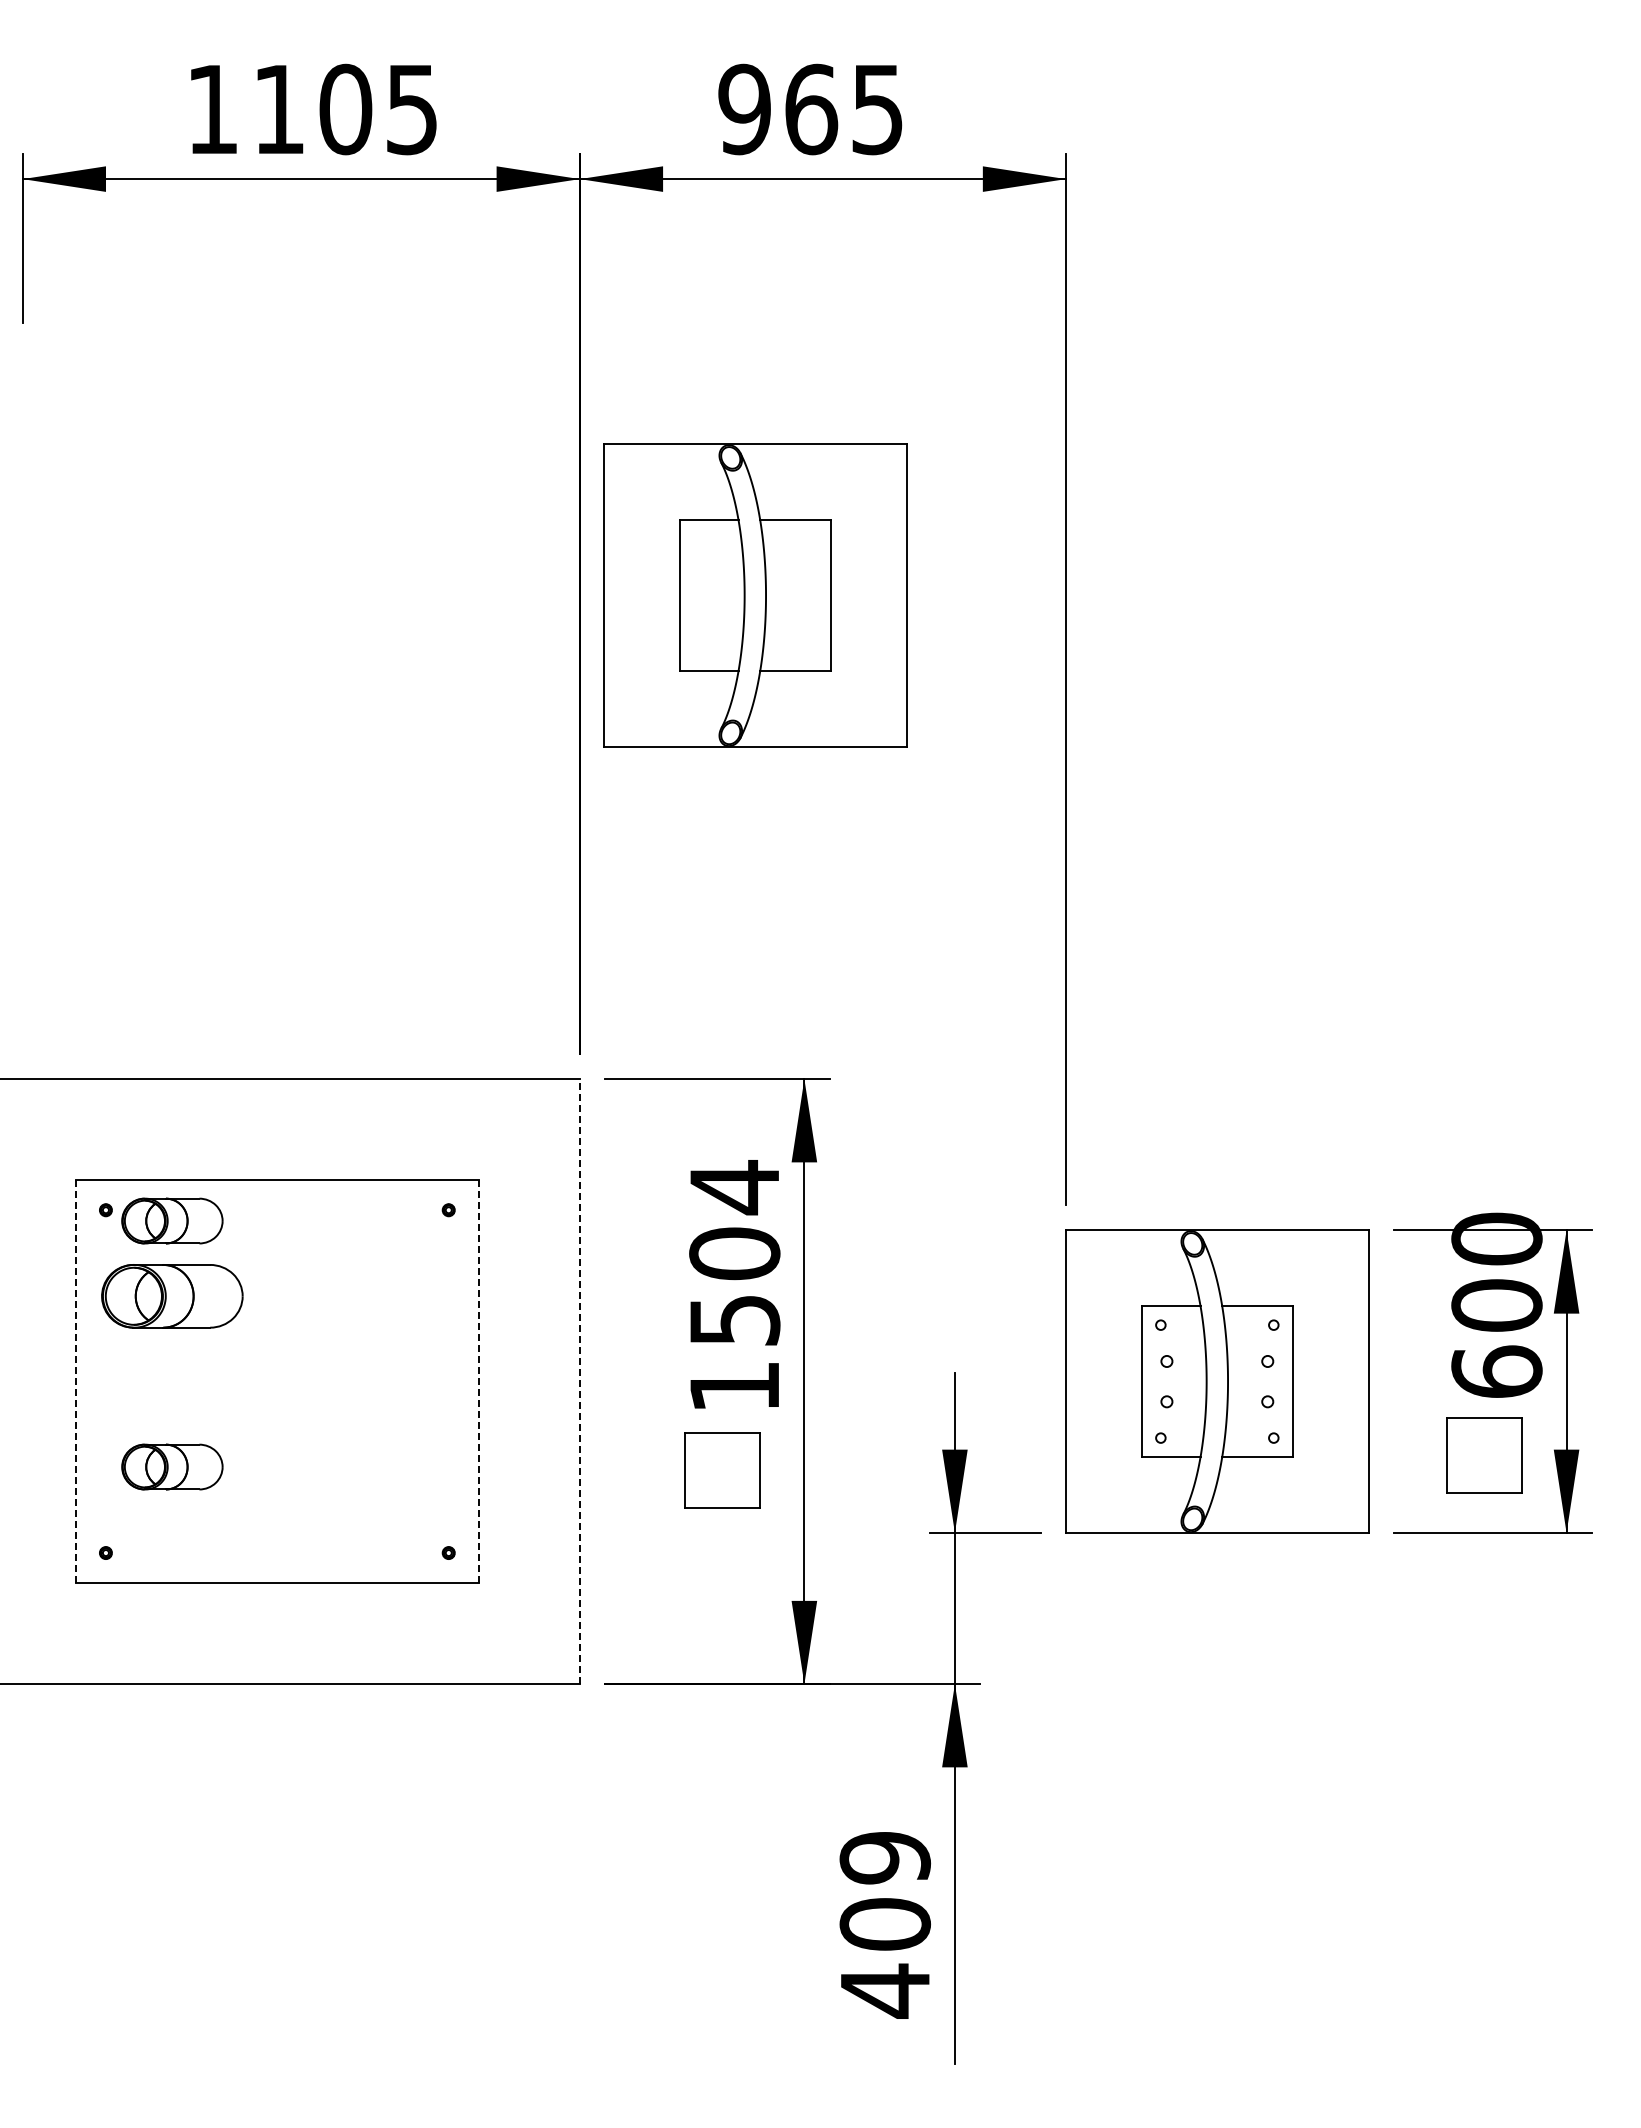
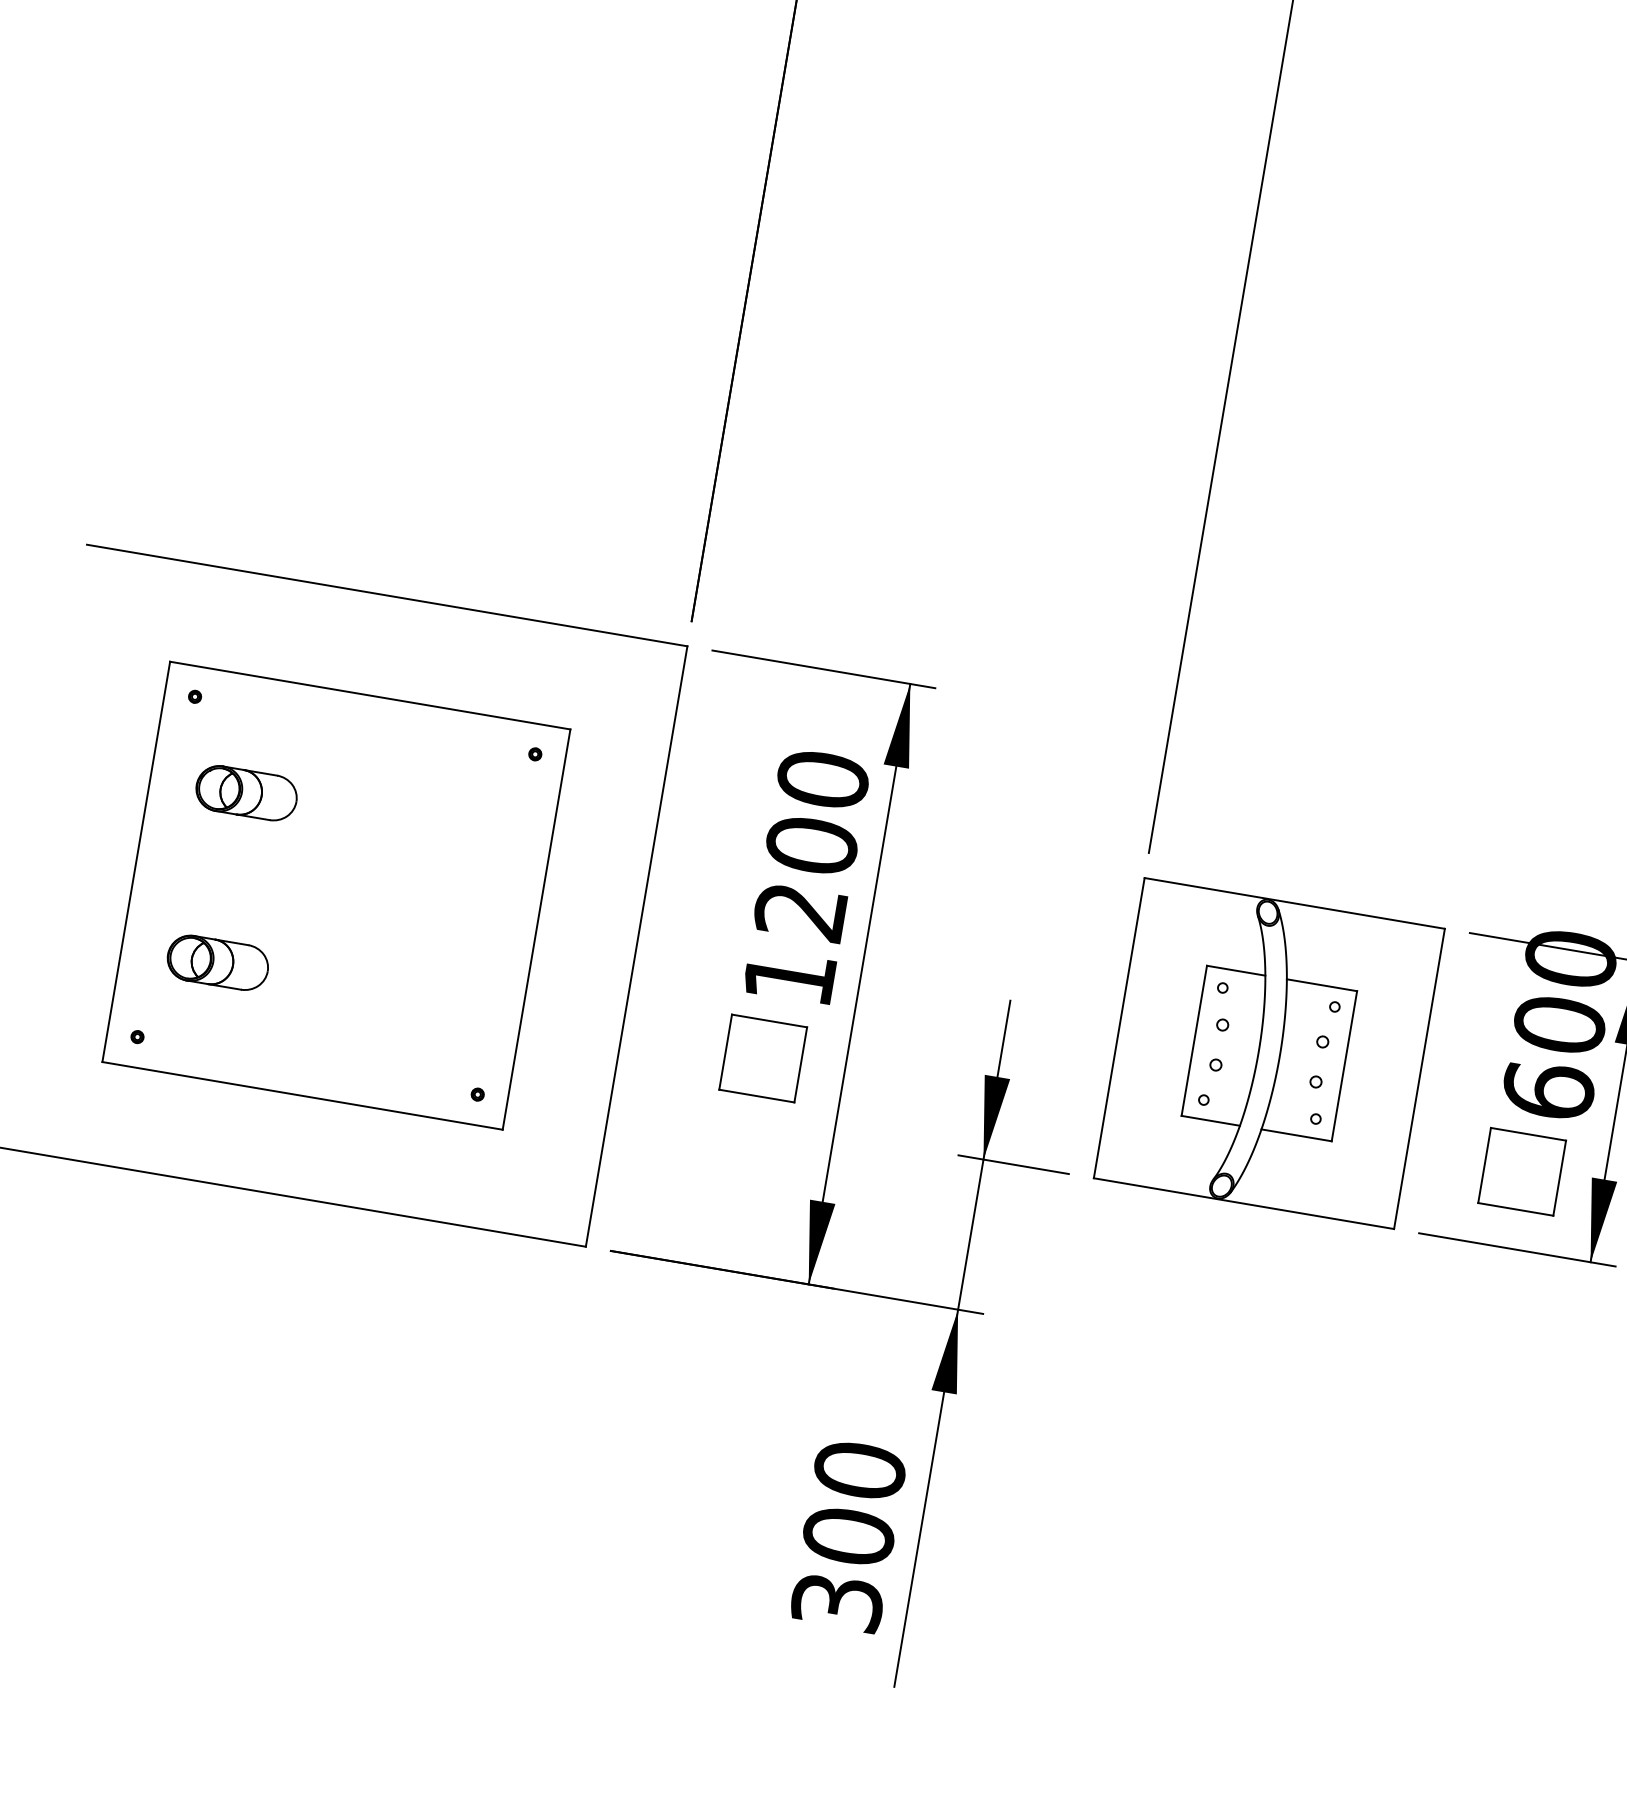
part: (755, 595) -> (942, 195), removed
part: (172, 1220) -> (259, 718), removed
text: (734, 1252) -> (811, 844), 1504 -> 1200
part: (172, 1295) -> (246, 792), size x0.71
line: (75, 1381) -> (136, 861), dashed -> solid
line: (479, 1381) -> (537, 929), dashed -> solid
line: (579, 1381) -> (636, 946), dashed -> solid
text: (885, 1924) -> (848, 1536), 409 -> 300

